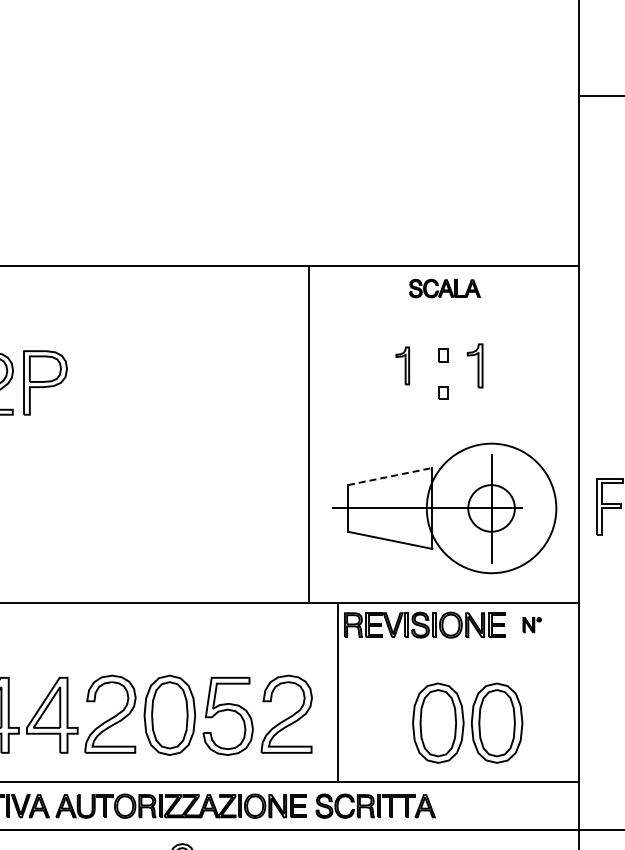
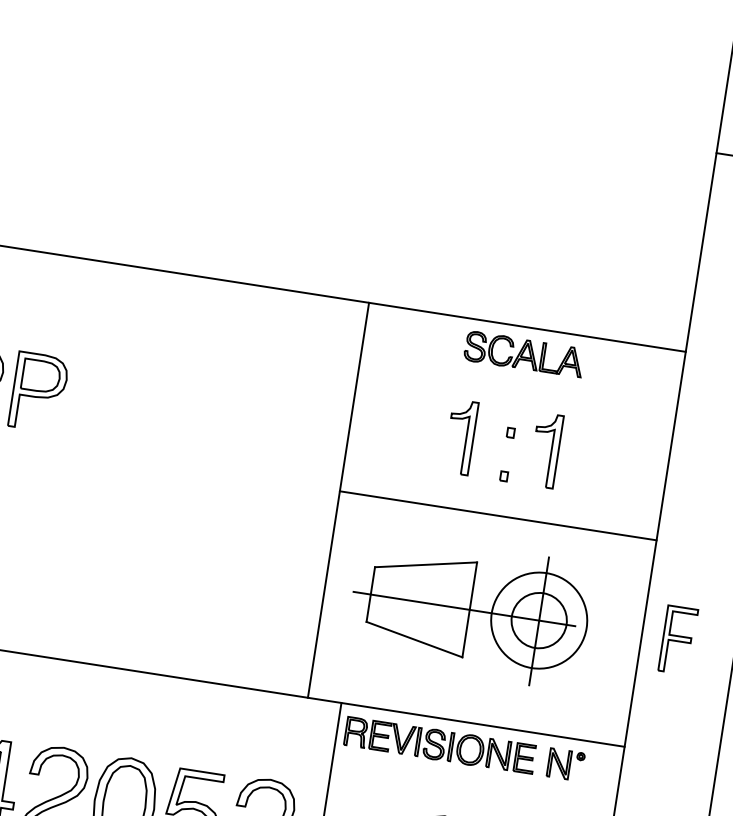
part: (444, 288) -> (523, 354), size x1.43
part: (443, 355) -> (510, 432), size x0.62
part: (402, 365) -> (460, 436), size x1.67
part: (474, 365) -> (545, 449), size x1.43
part: (443, 392) -> (503, 475), size x0.62
line: (443, 426) -> (497, 515), added
line: (390, 476) -> (426, 564), dashed -> solid
circle: (491, 507) -> (539, 619), size x0.62
part: (531, 624) -> (564, 763), size x1.67

